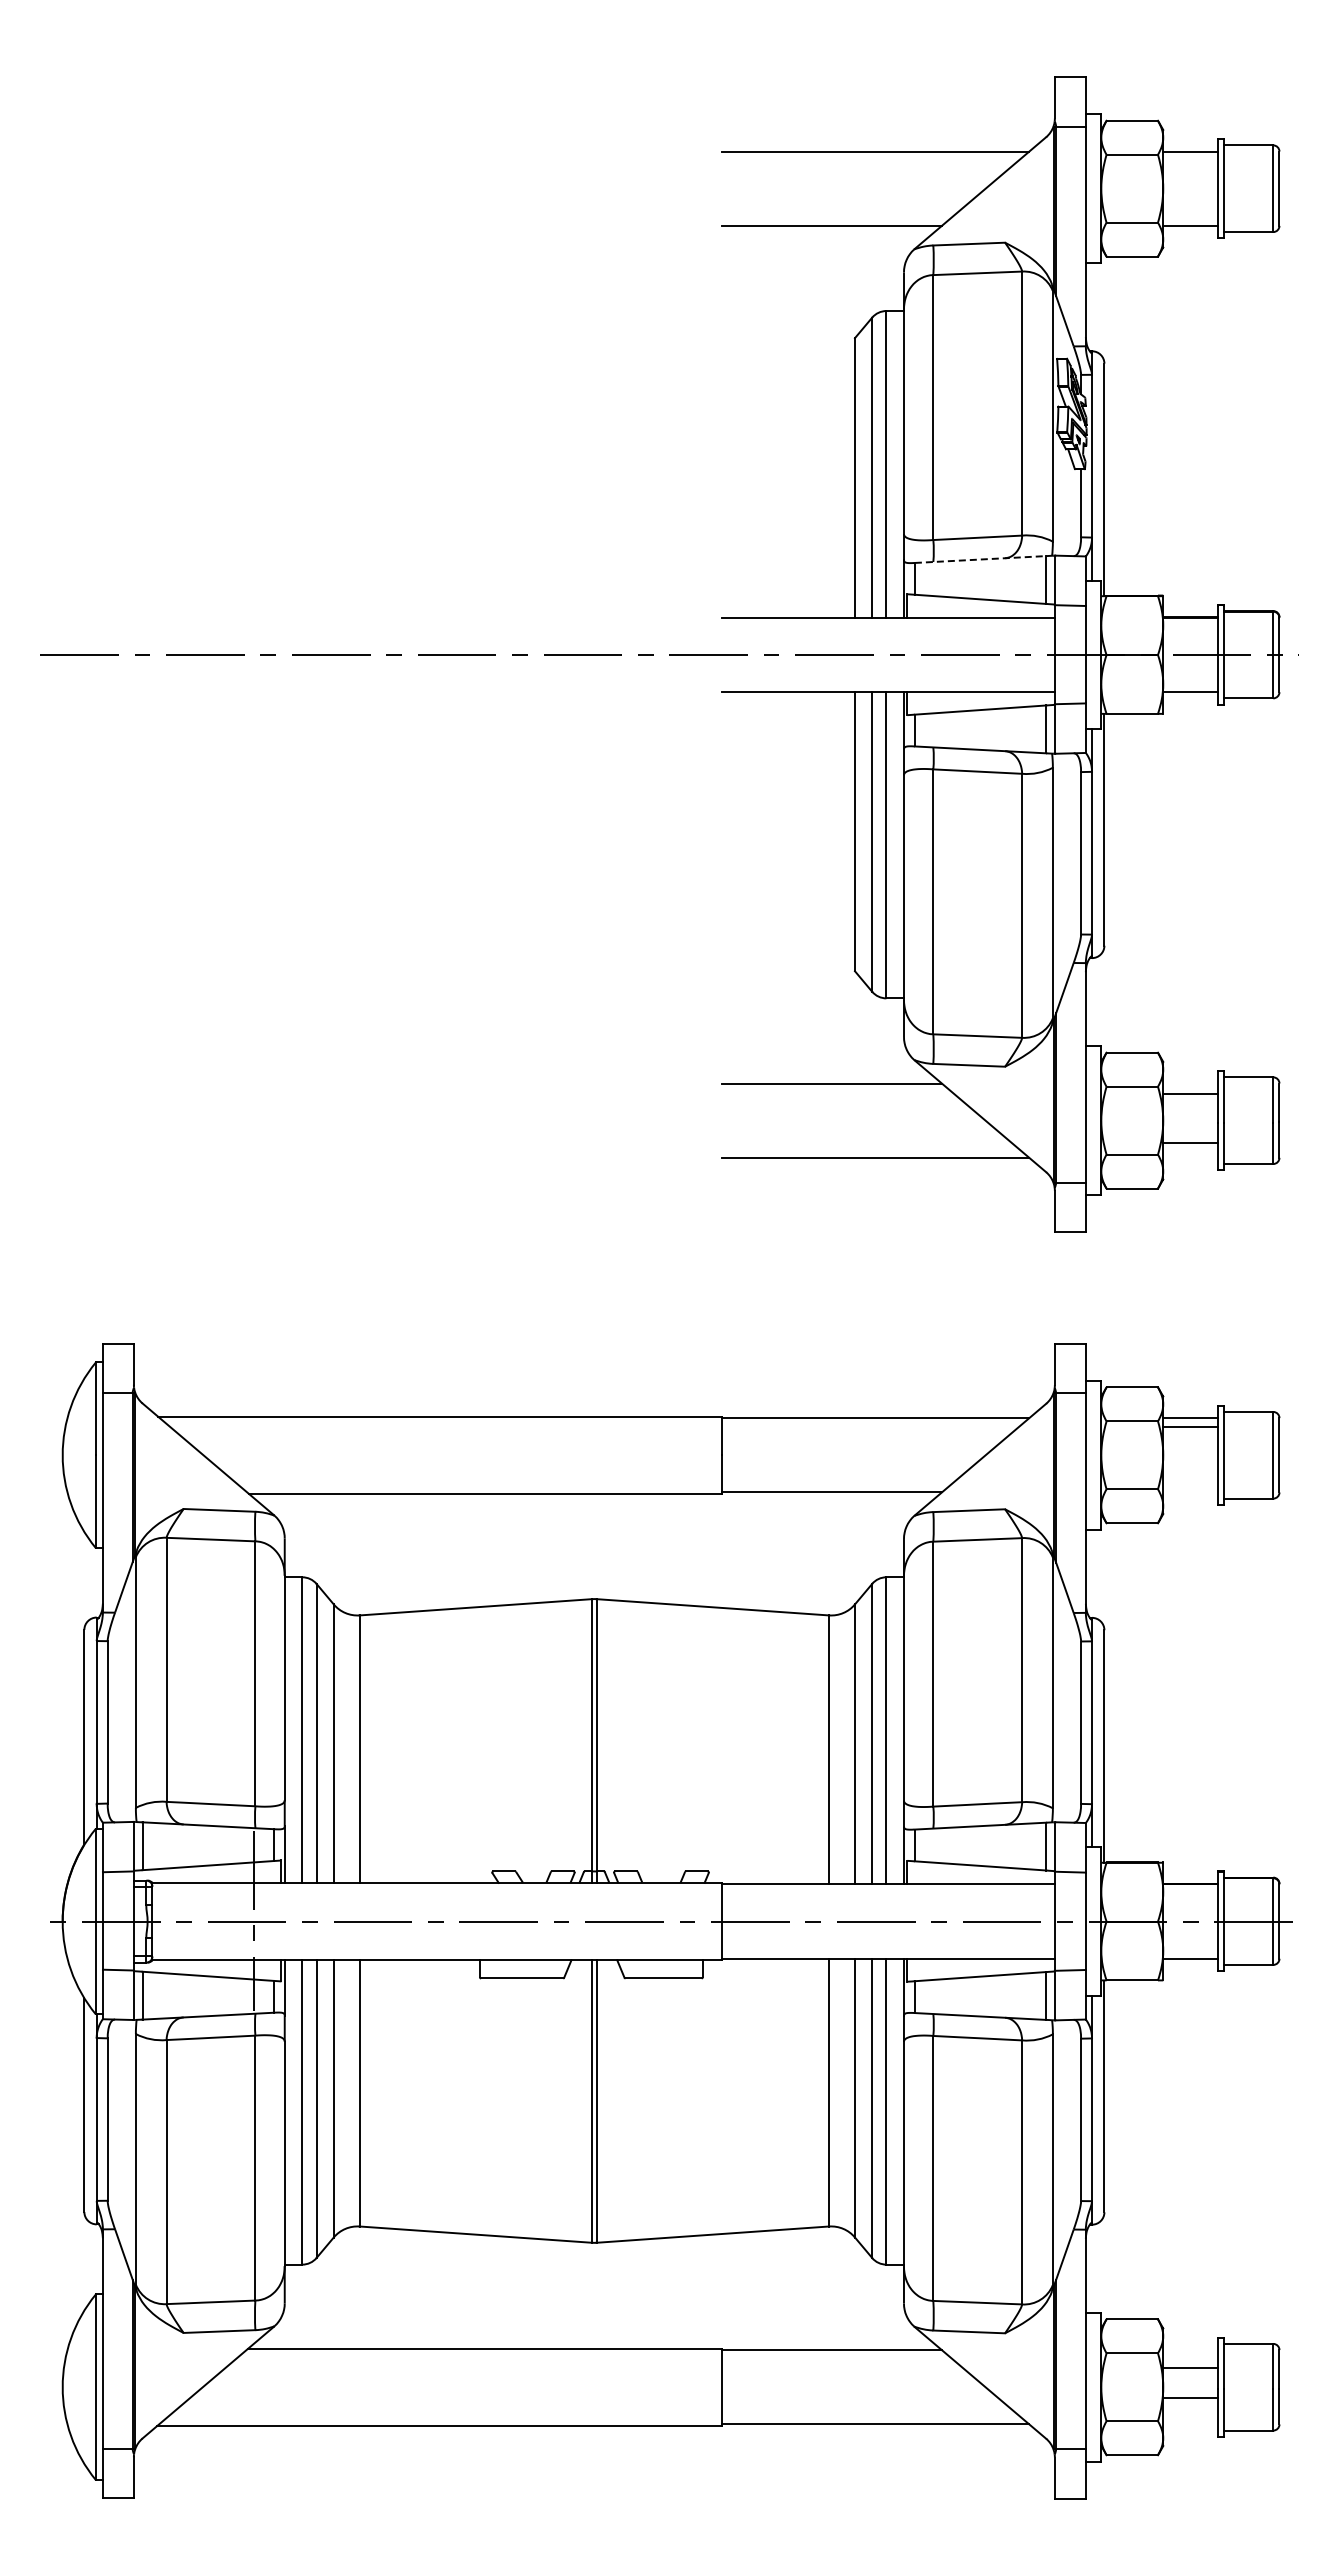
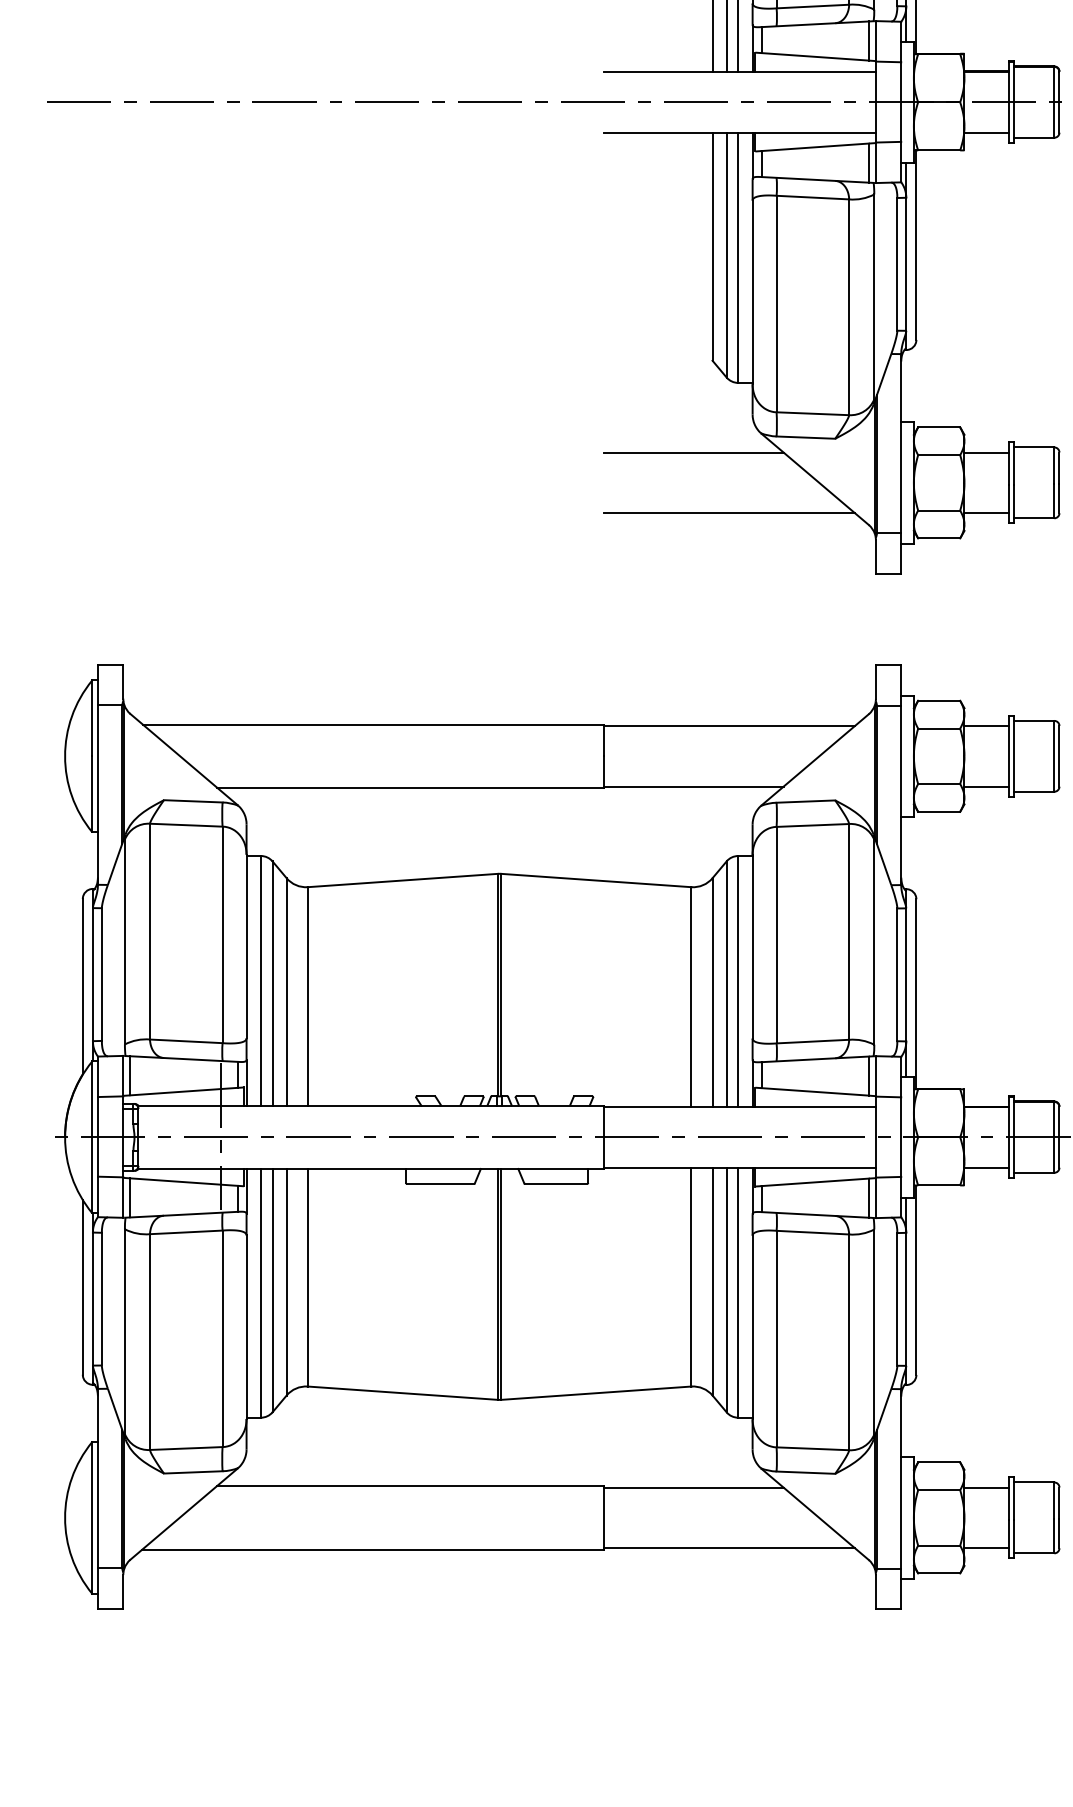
line: (980, 559) -> (815, 24), dashed -> solid
line: (1190, 1093) -> (986, 512), moved
line: (1190, 1142) -> (986, 452), moved
line: (1190, 1427) -> (986, 786), moved
line: (1190, 2368) -> (986, 1548), moved
line: (1190, 2398) -> (986, 1487), moved

